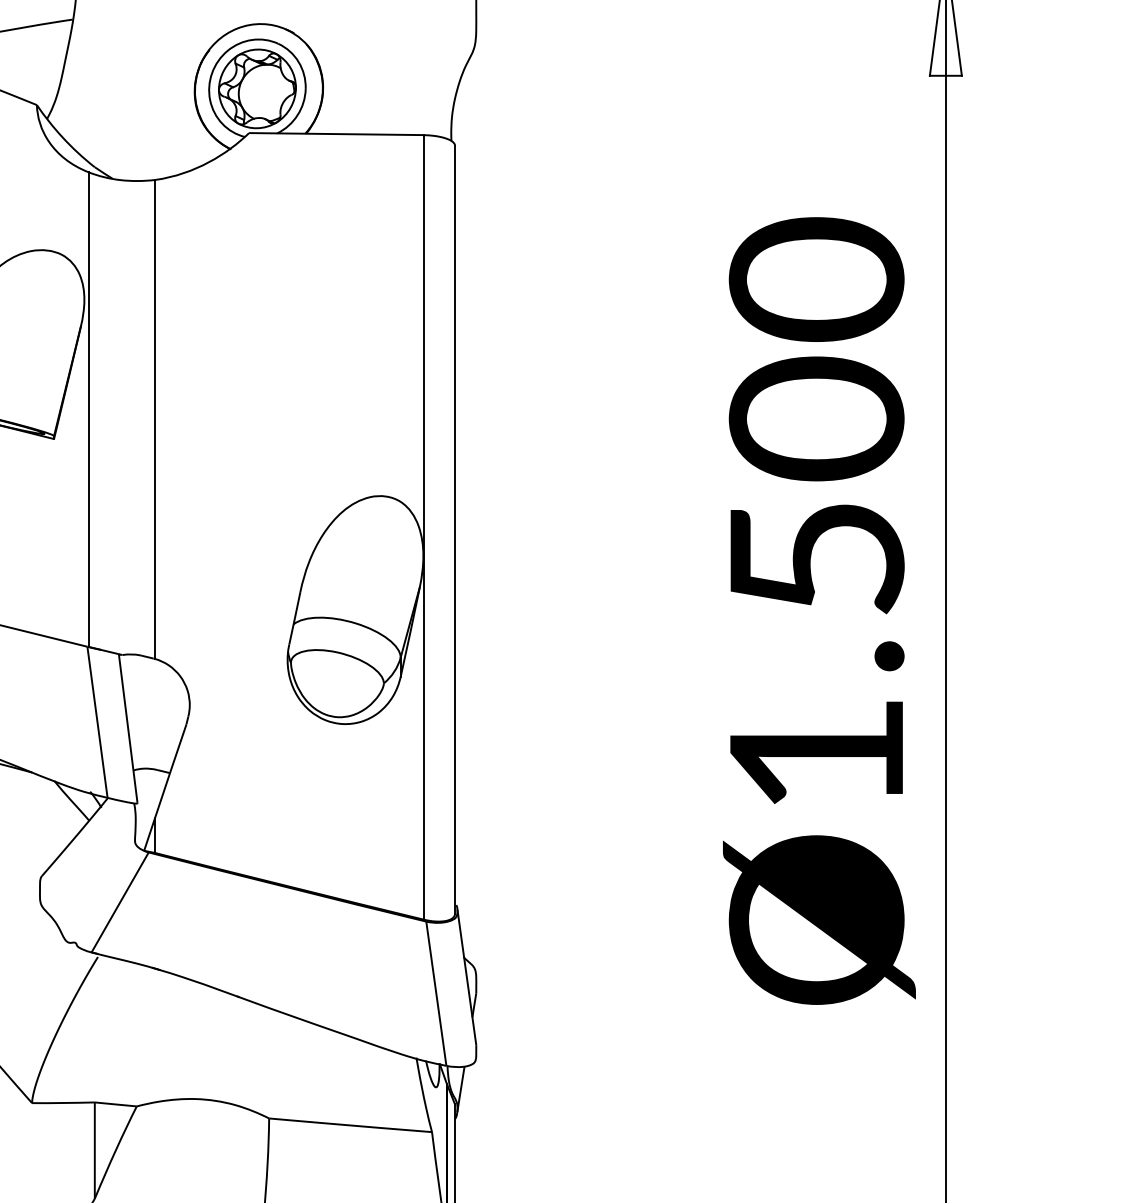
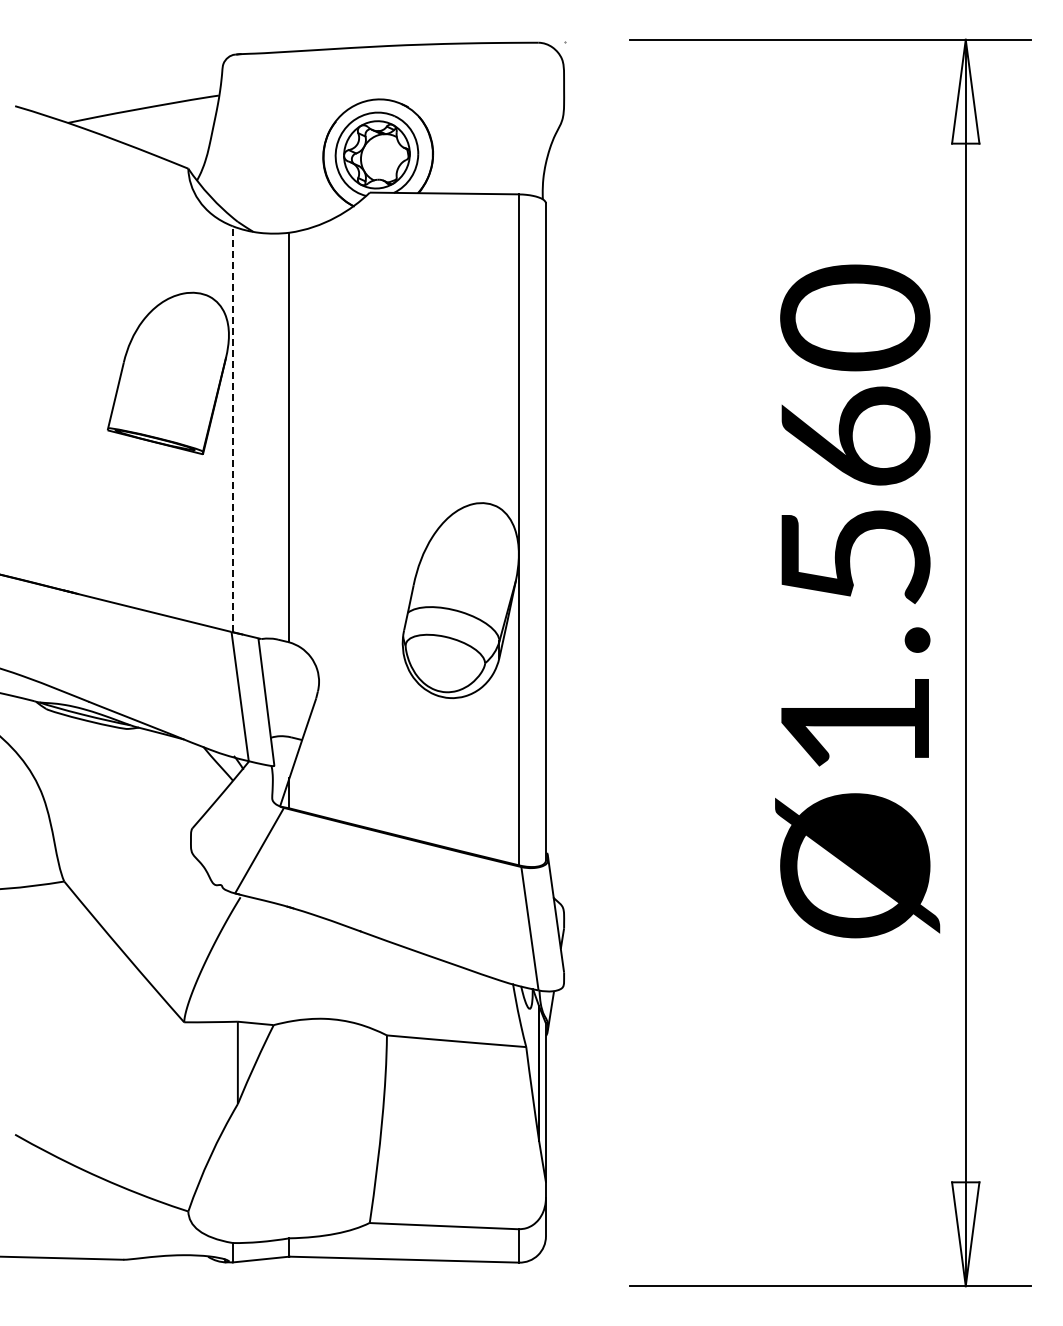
line: (88, 410) -> (232, 429), solid -> dashed
text: (816, 418) -> (855, 436), Ø1.500 -> Ø1.560

